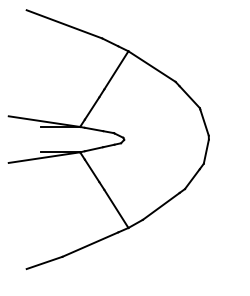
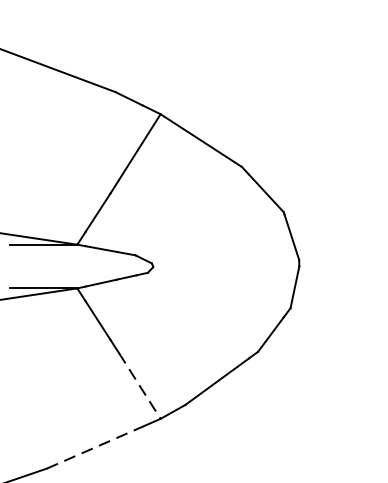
line: (116, 208) -> (140, 385), solid -> dashed
line: (90, 244) -> (95, 447), solid -> dashed

